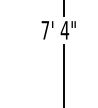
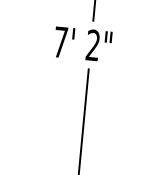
text: (64, 29) -> (92, 43), 4" -> 2"

